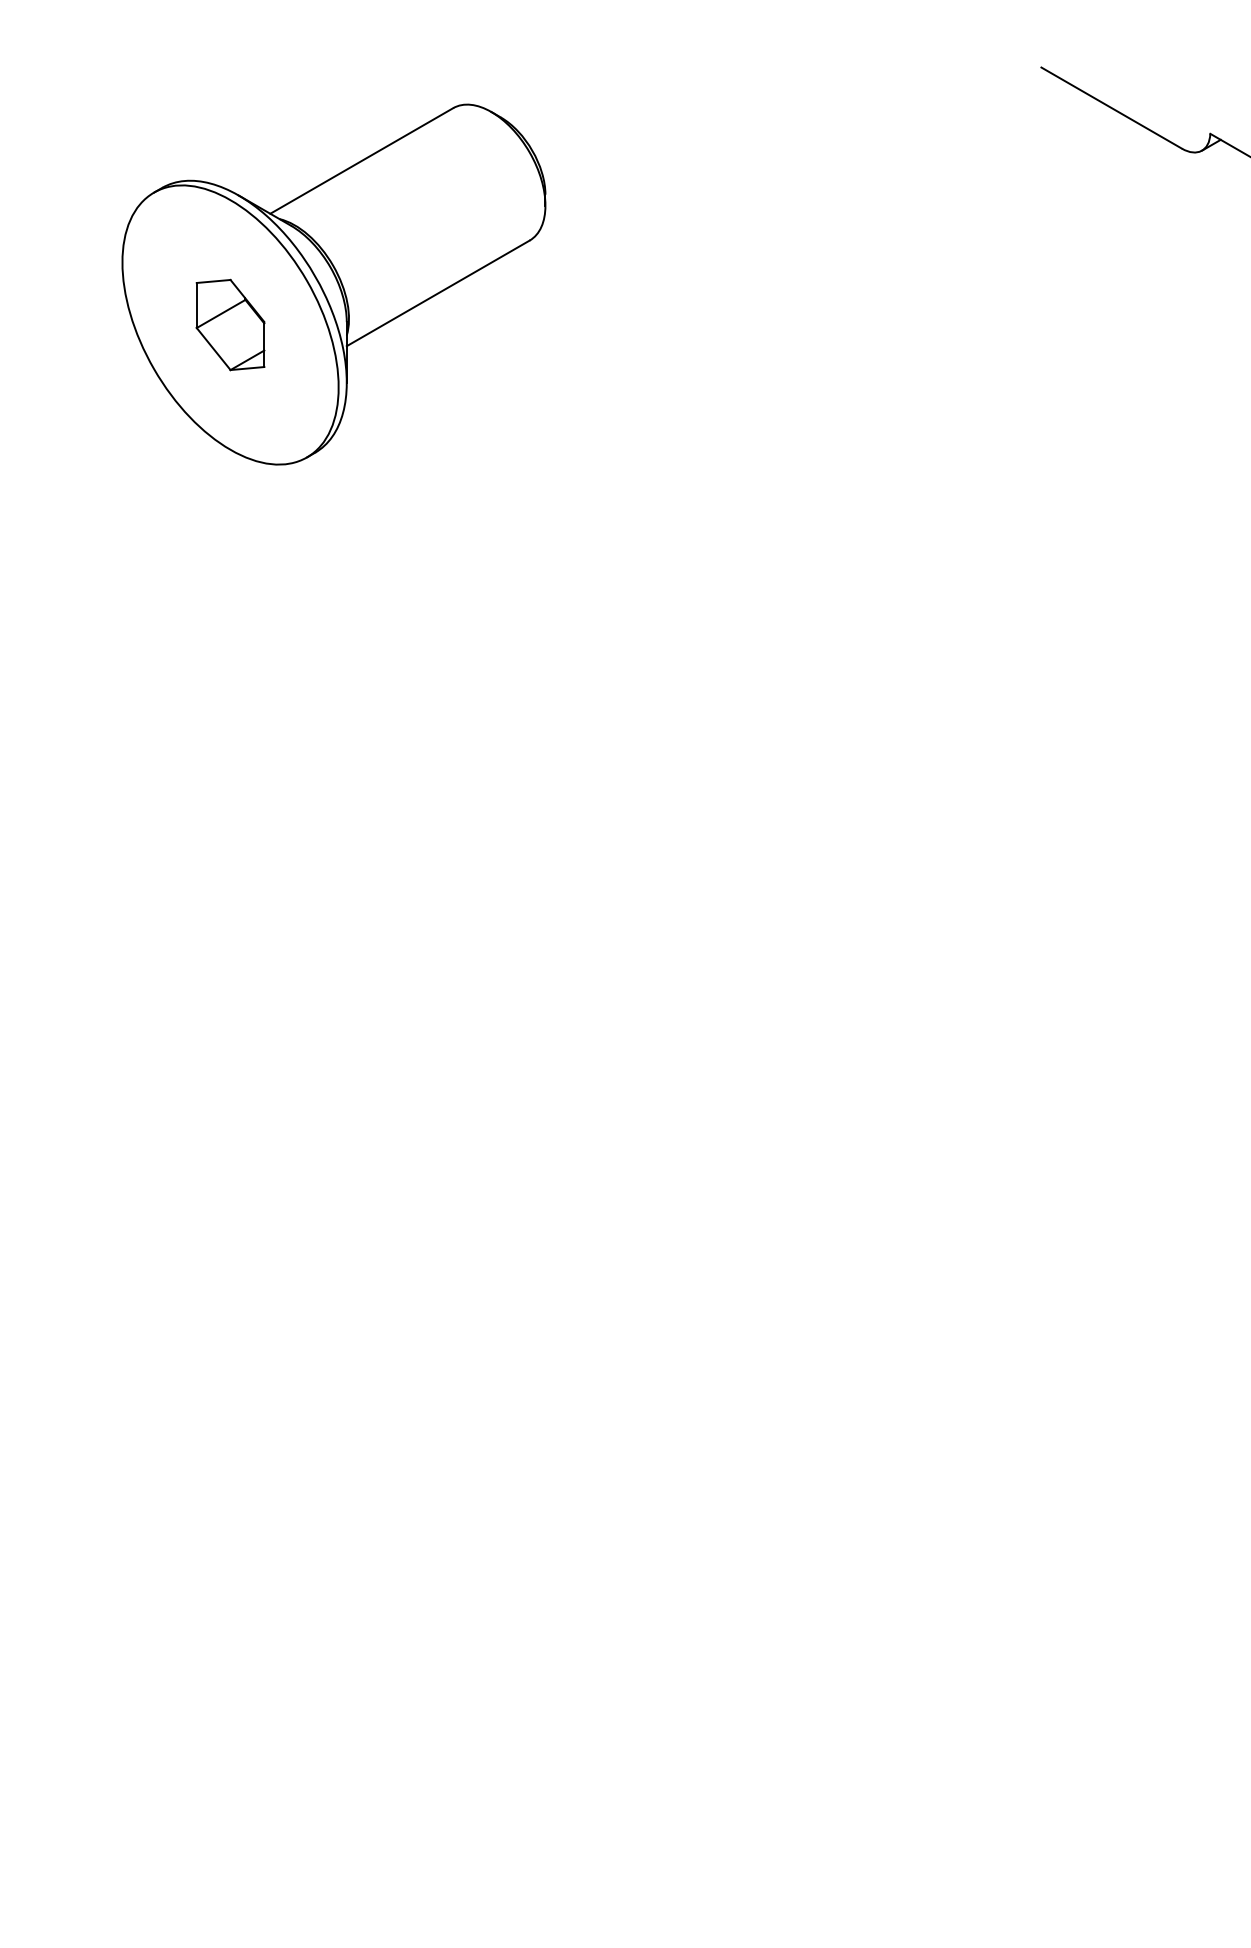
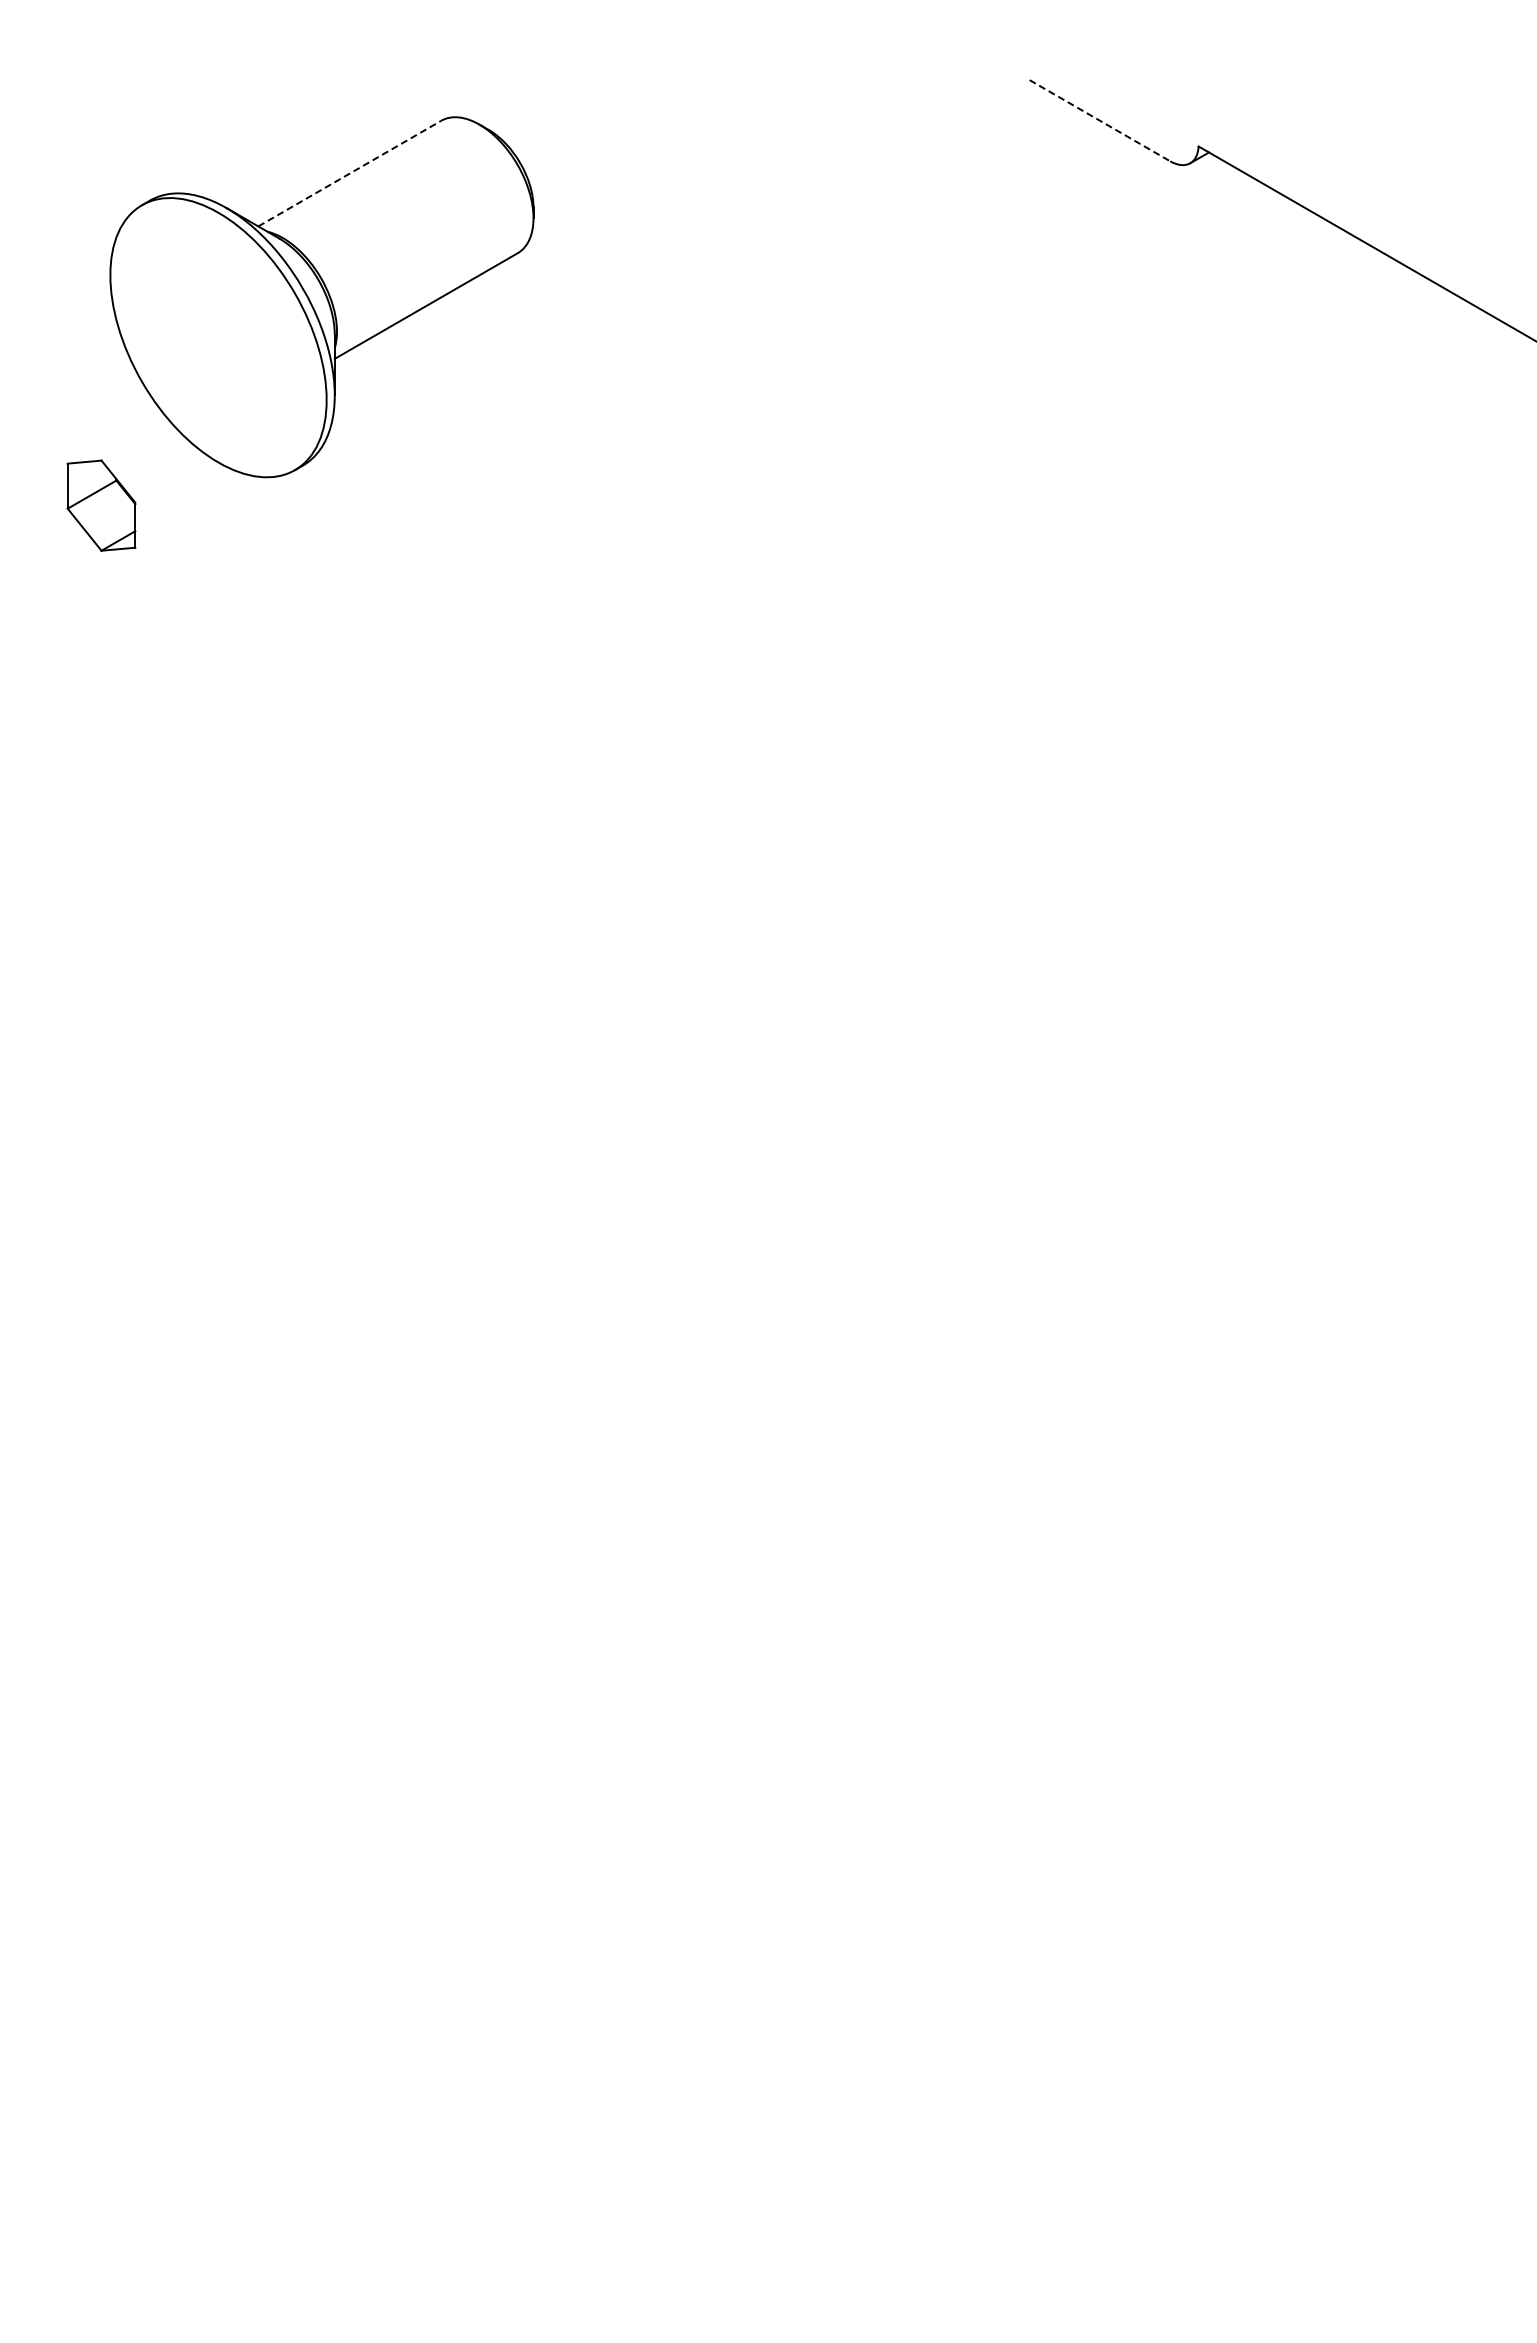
line: (1112, 107) -> (1100, 120), solid -> dashed
line: (361, 160) -> (349, 173), solid -> dashed
part: (230, 324) -> (101, 505), moved

